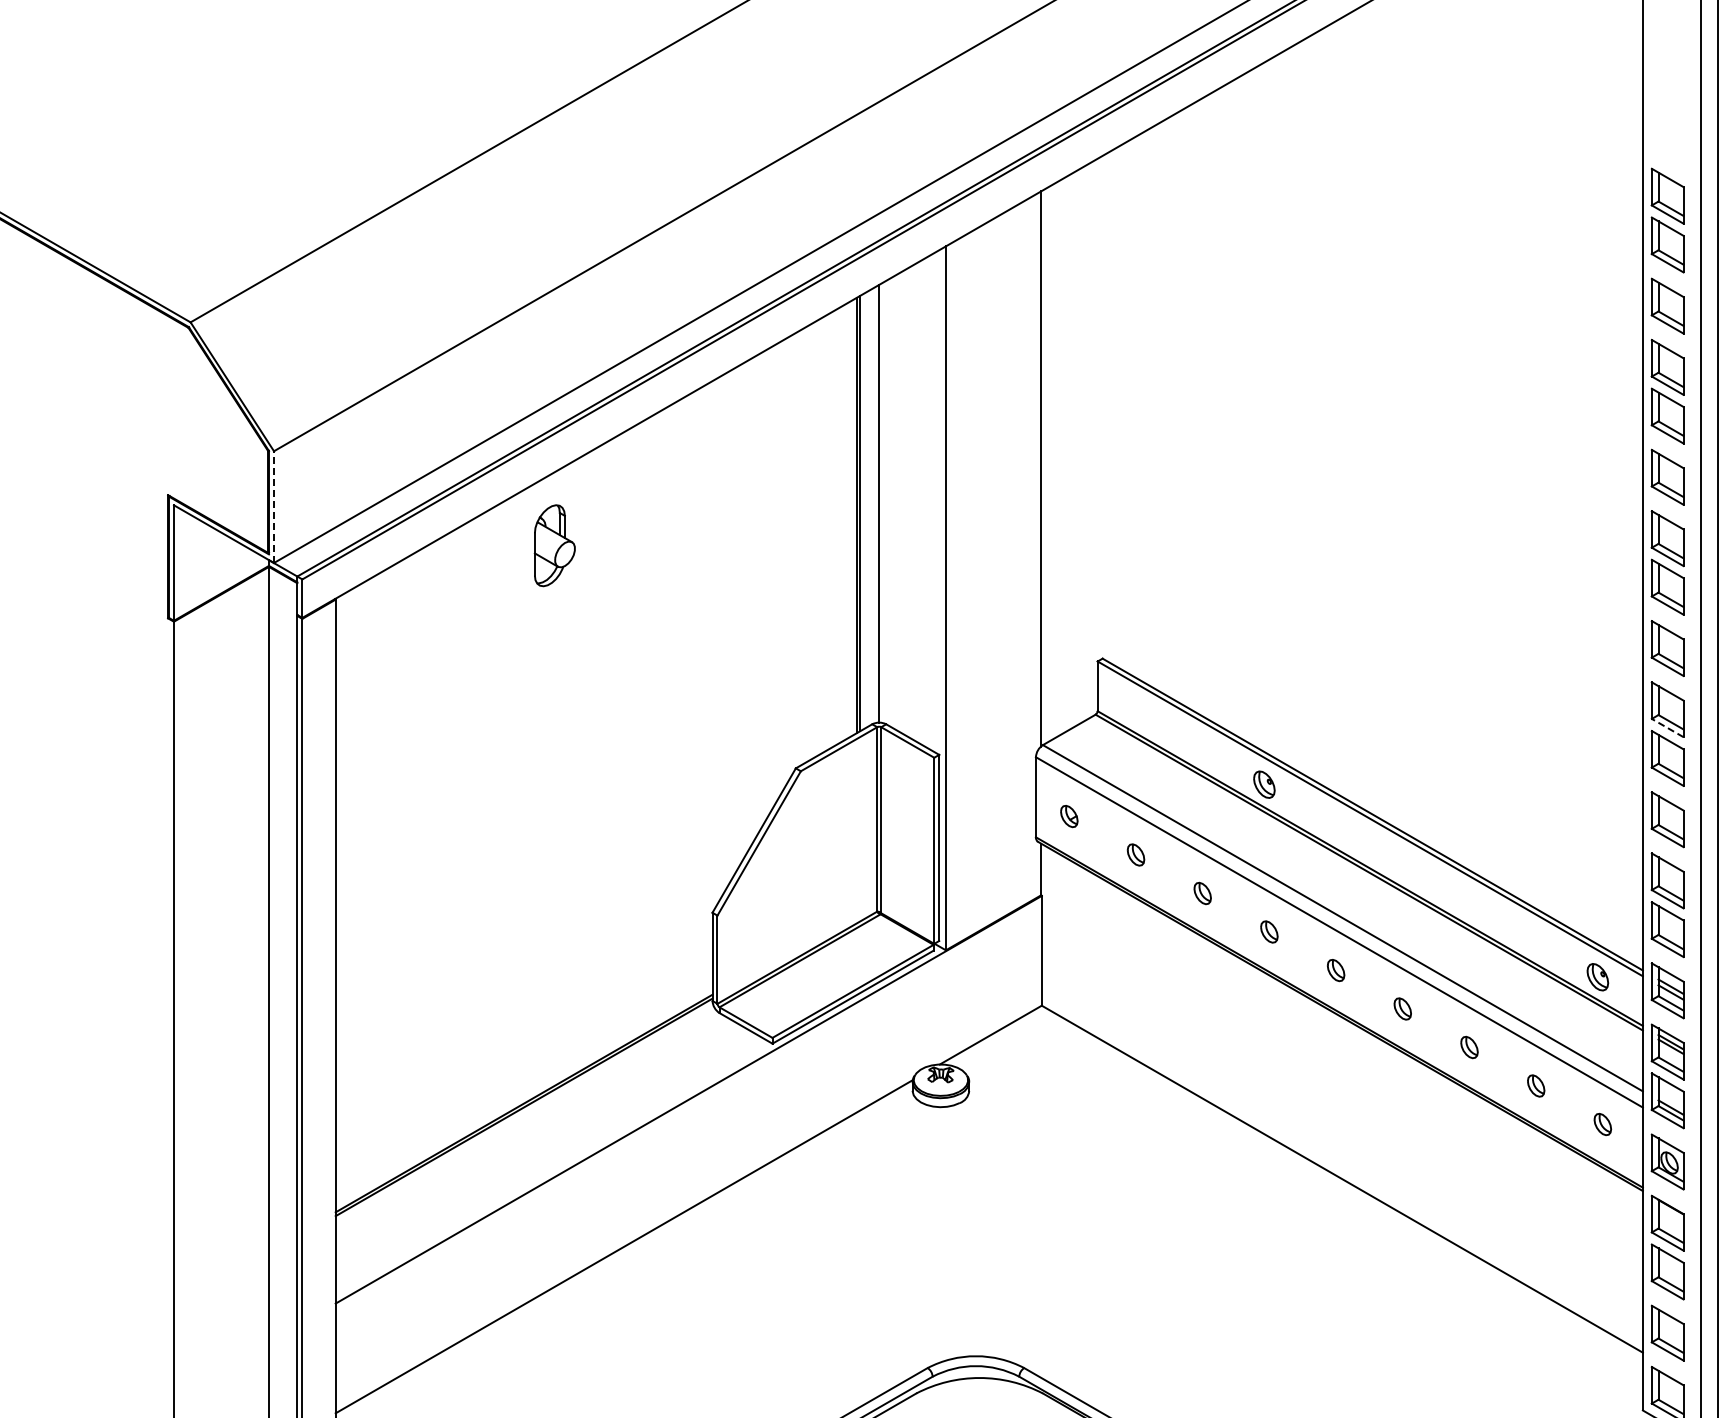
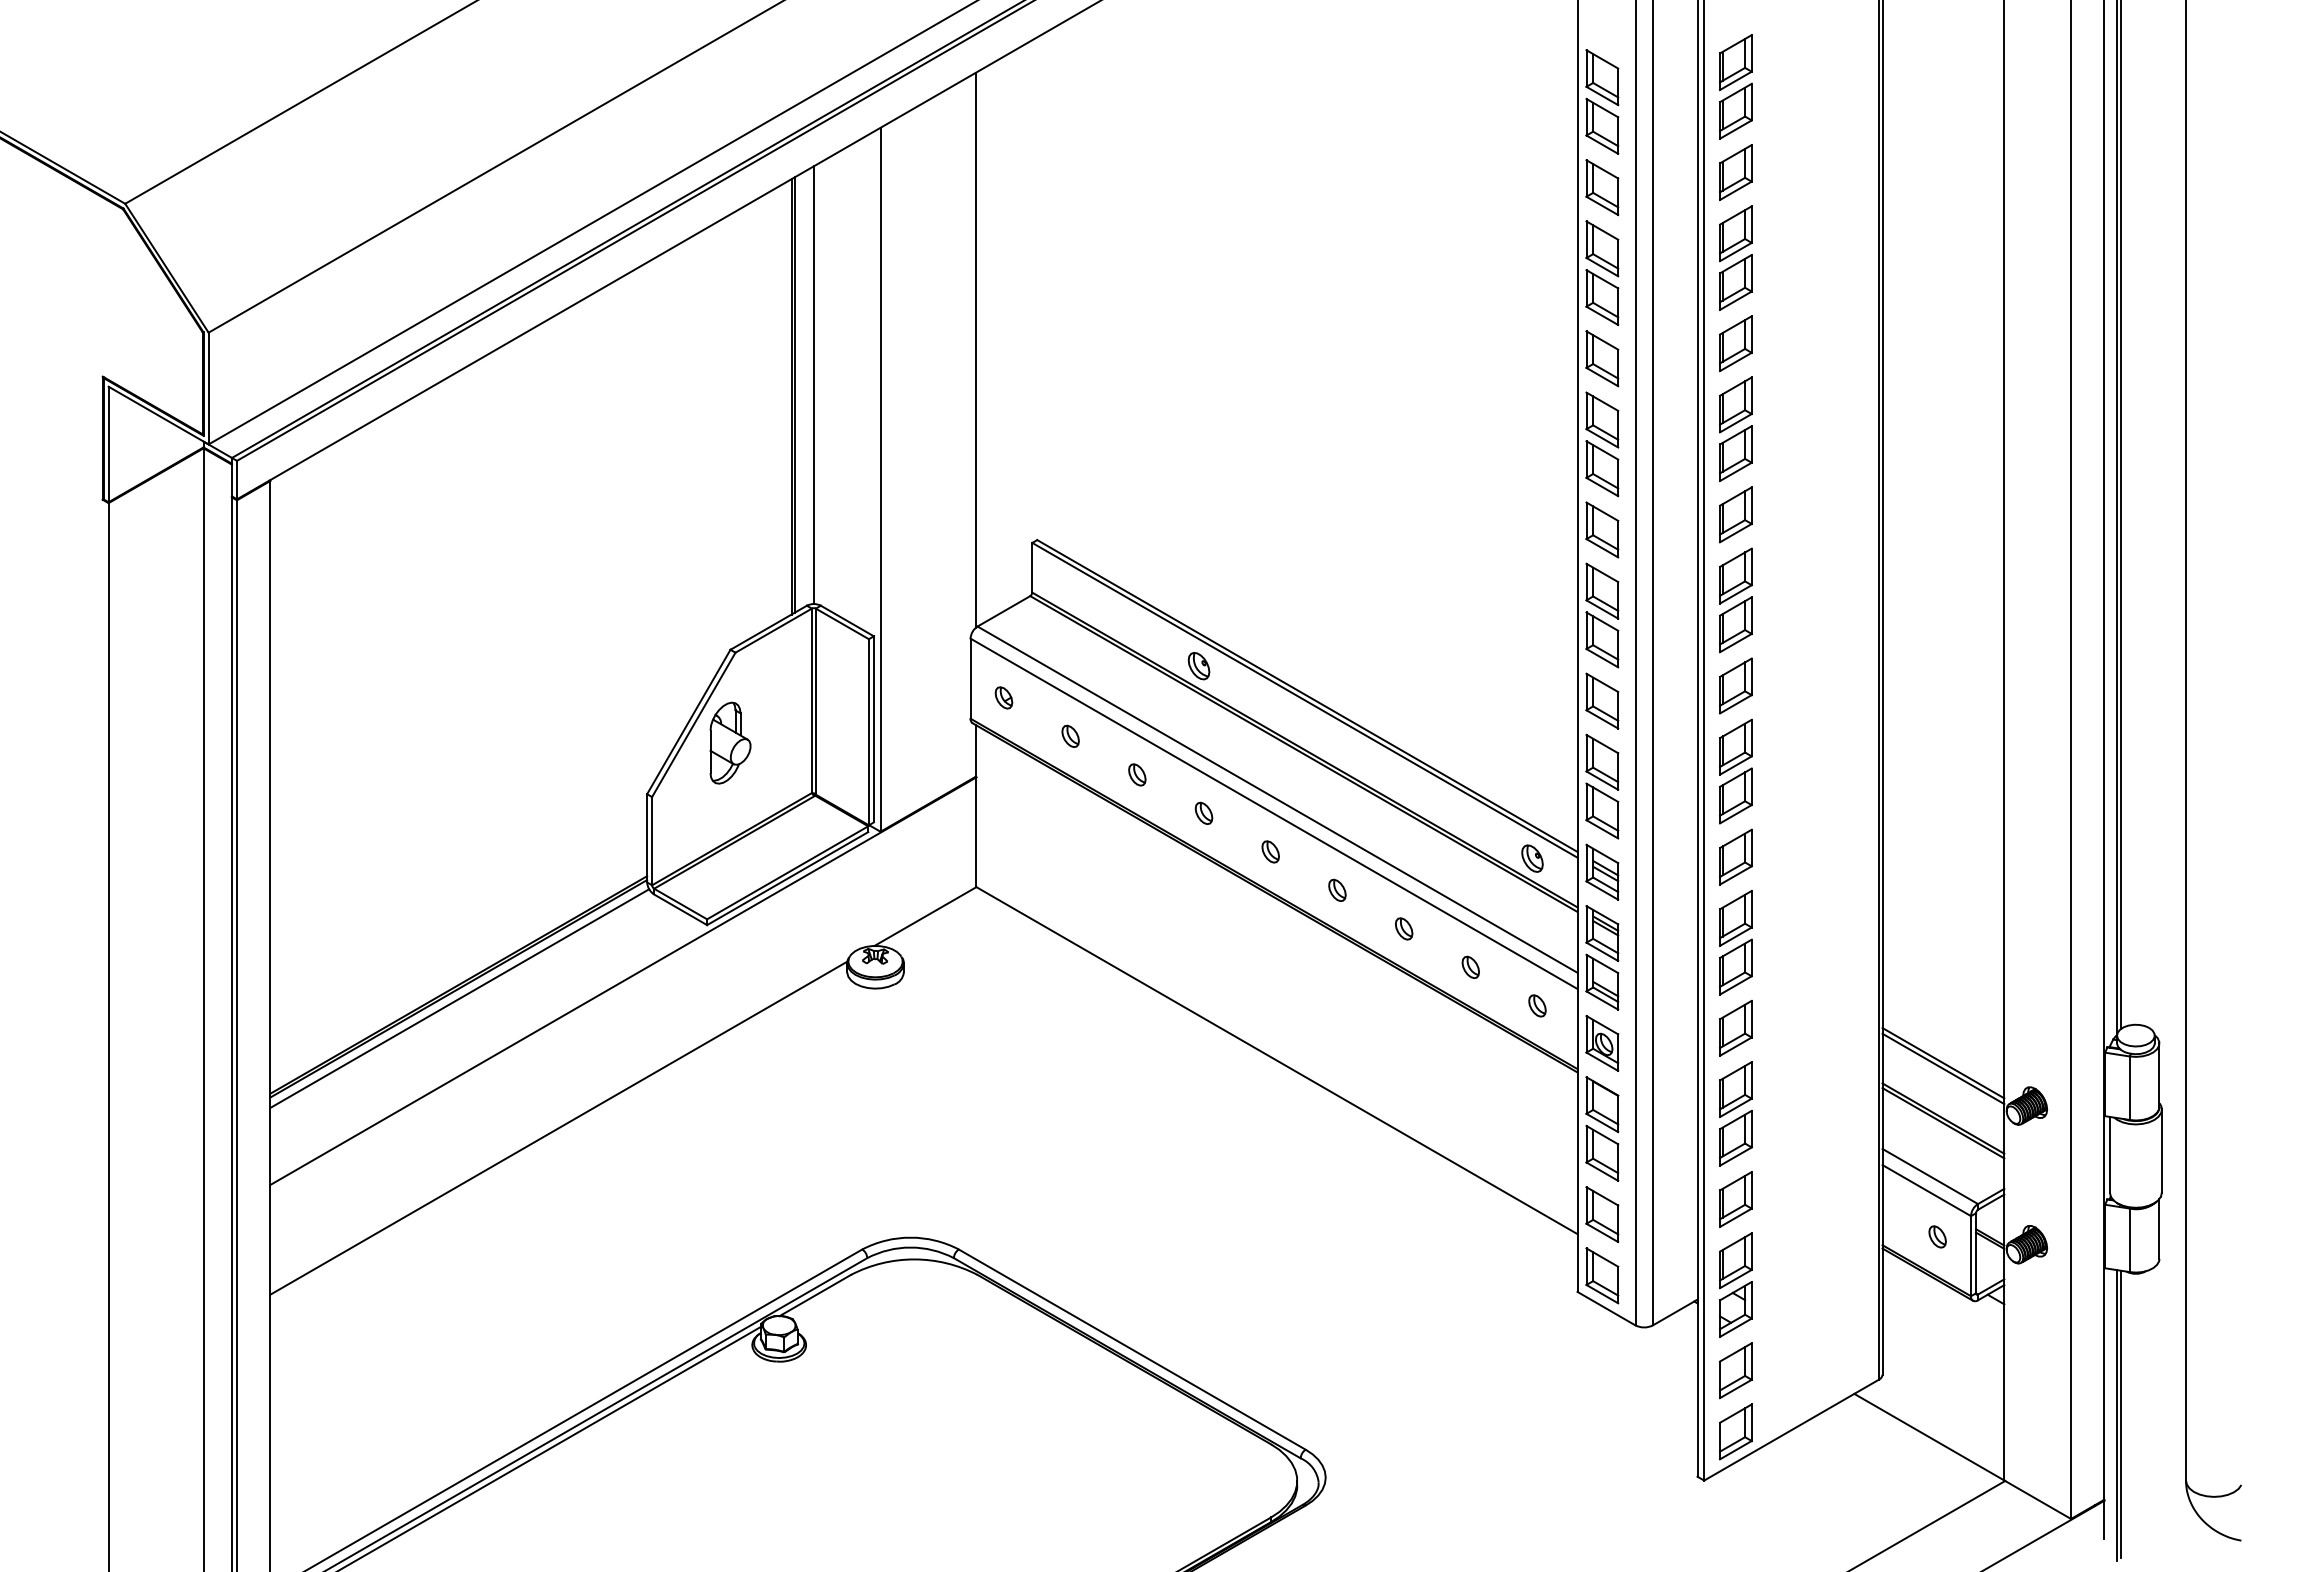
line: (273, 507) -> (208, 388), dashed -> solid
part: (554, 545) -> (730, 742), moved
line: (1666, 728) -> (1601, 609), dashed -> solid
line: (524, 1117) -> (459, 998), added

